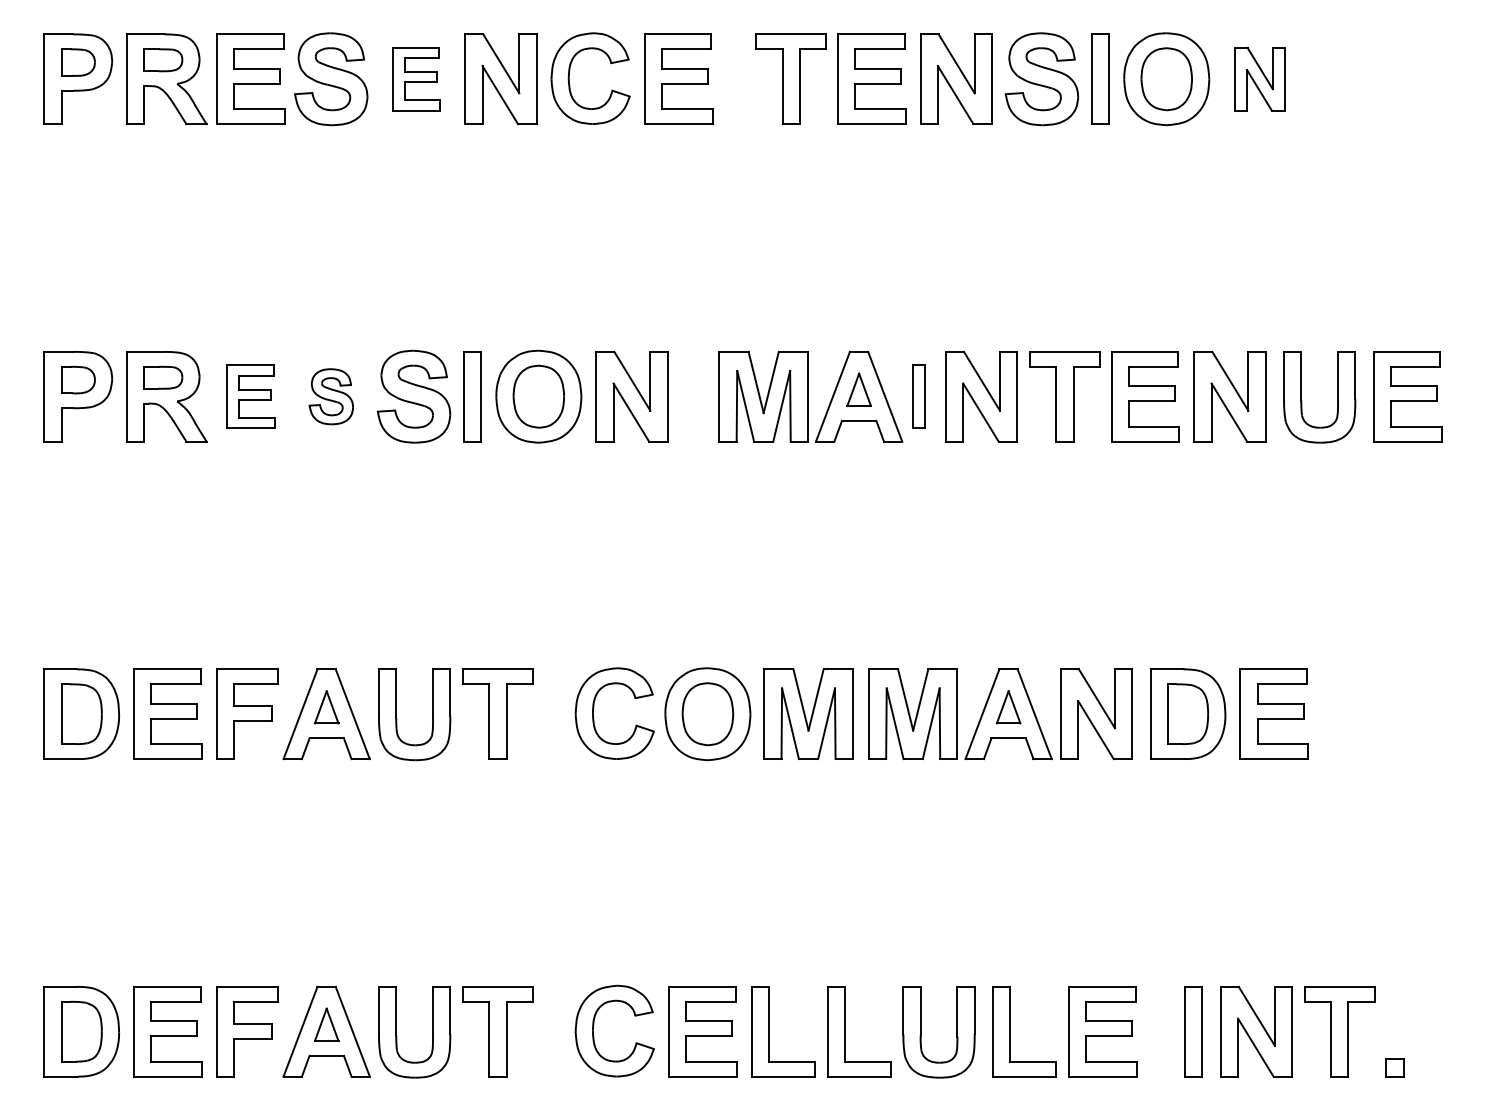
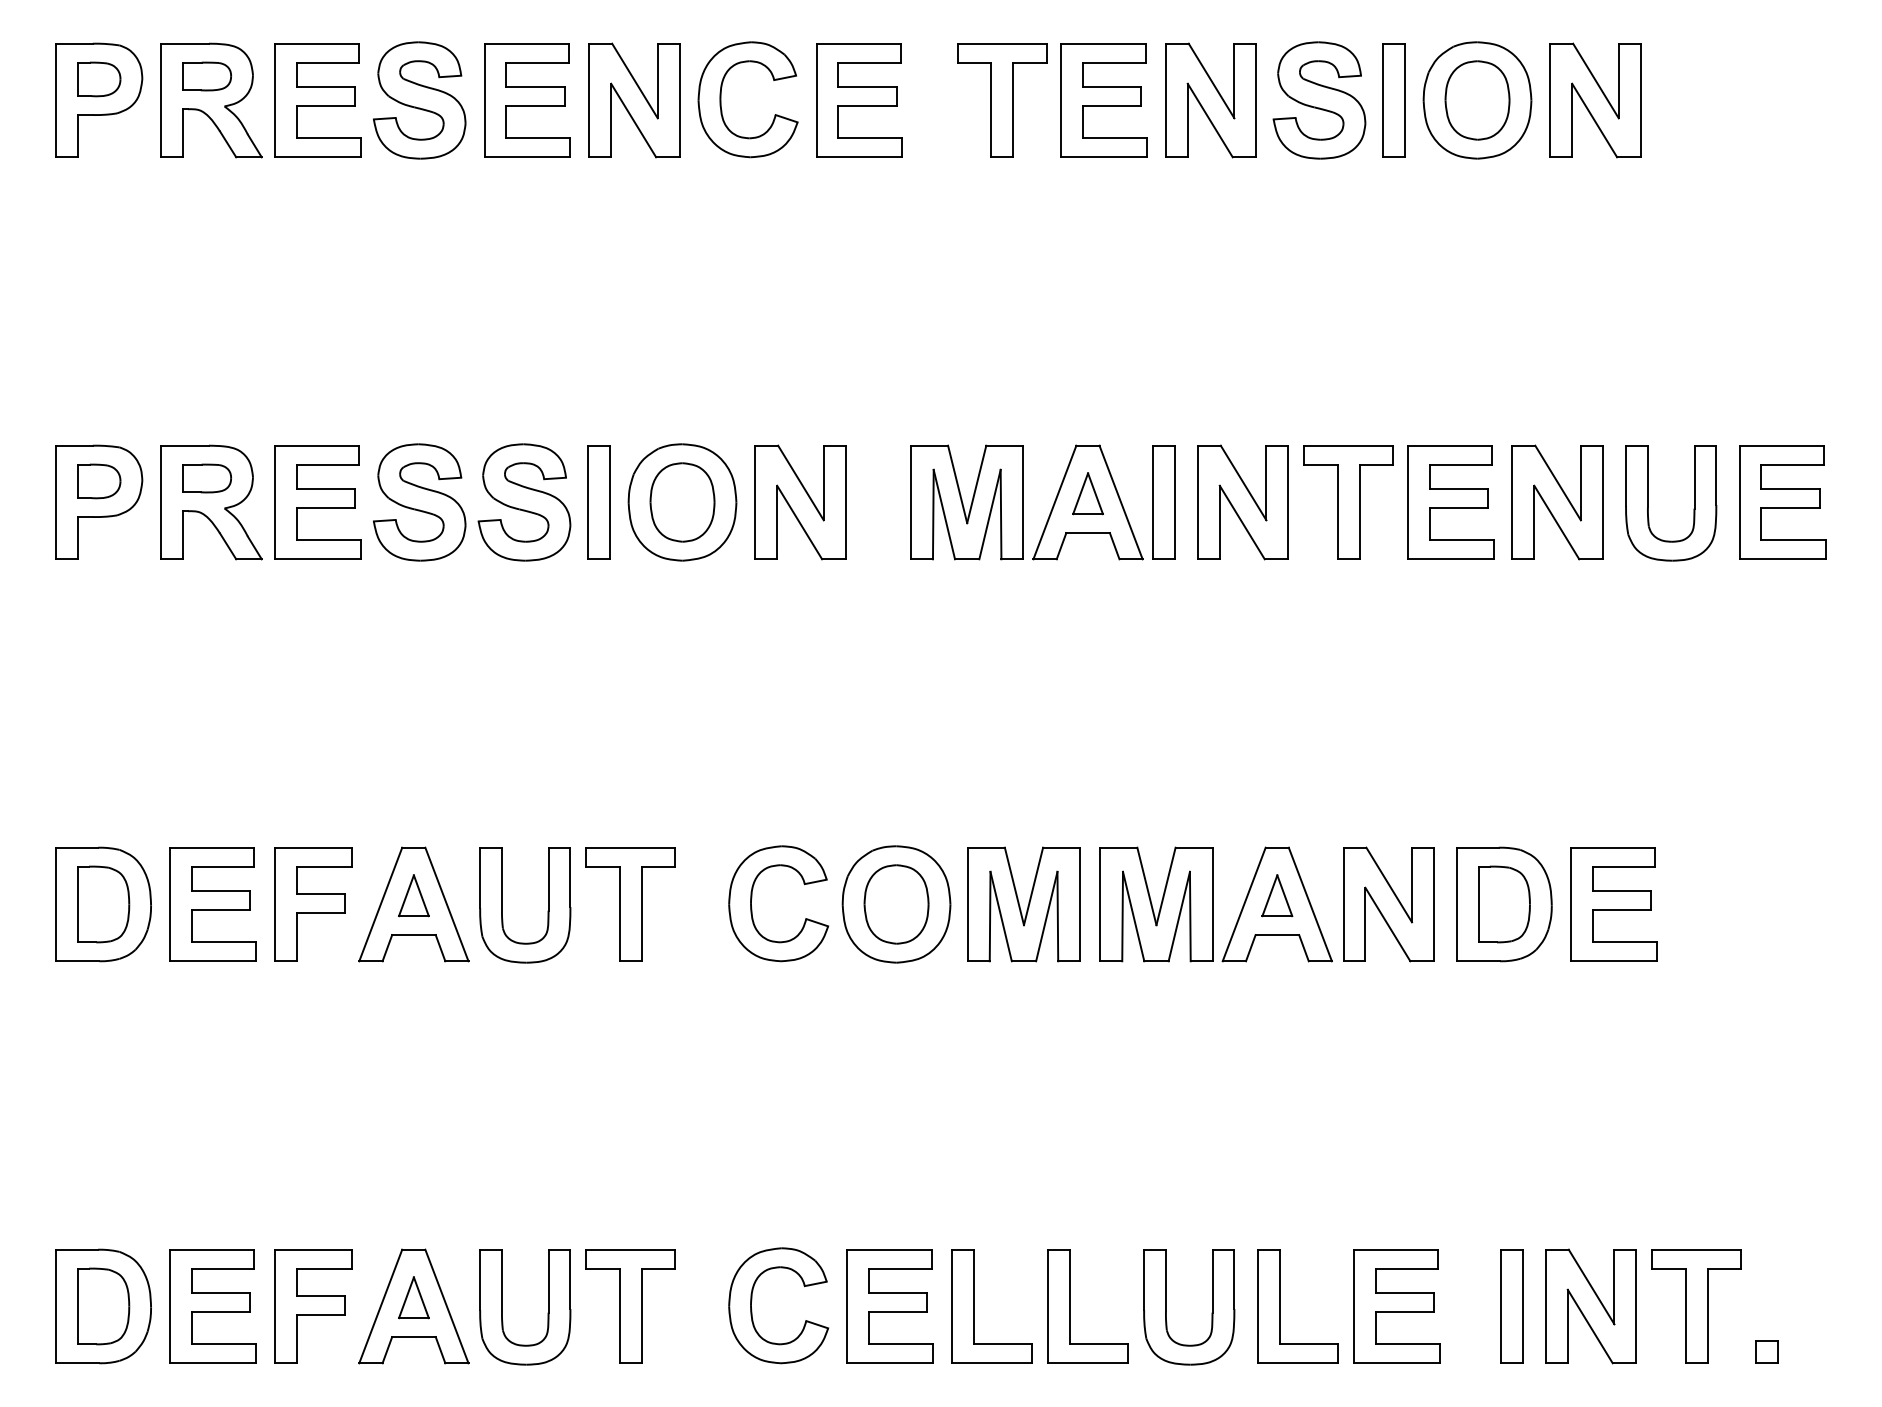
part: (416, 79) -> (527, 100), size x1.43
part: (1259, 79) -> (1595, 100), size x1.43
part: (250, 396) -> (317, 502), size x1.43
part: (331, 396) -> (419, 502), size x1.67
part: (918, 396) -> (1163, 502), size x1.43

